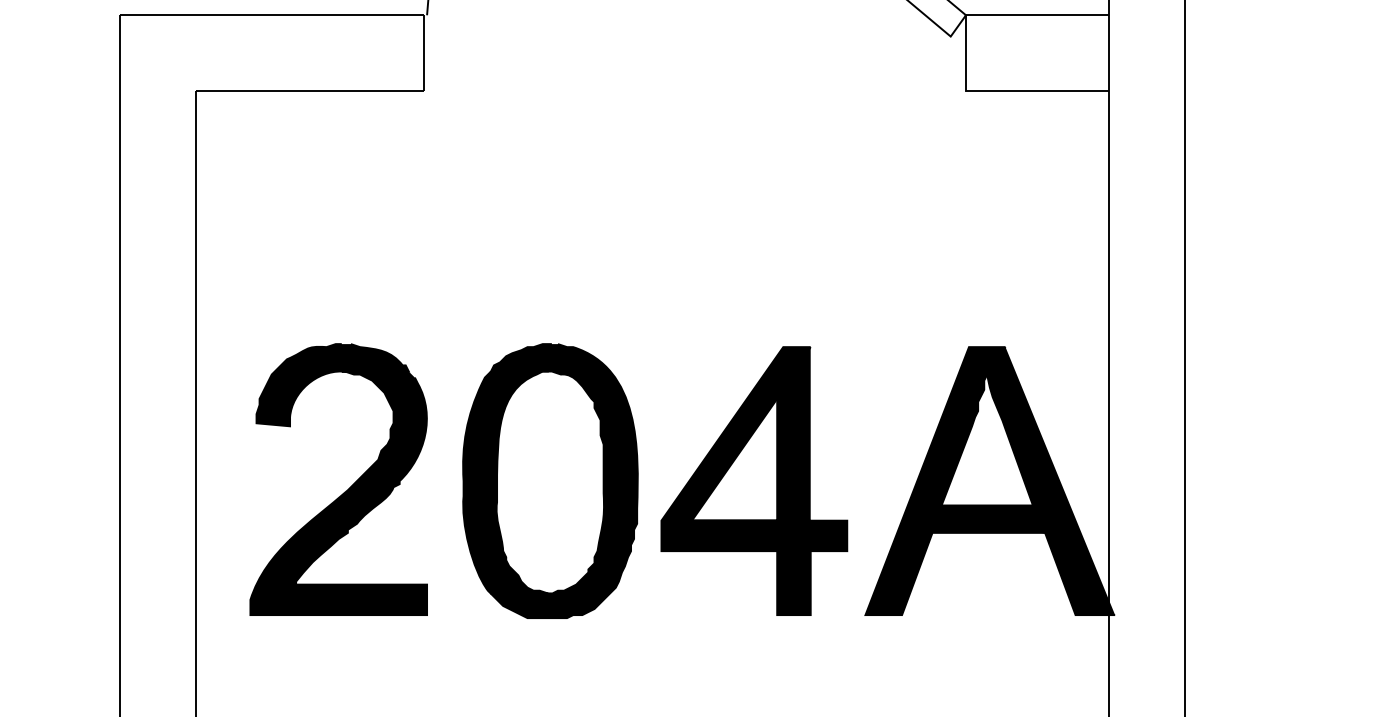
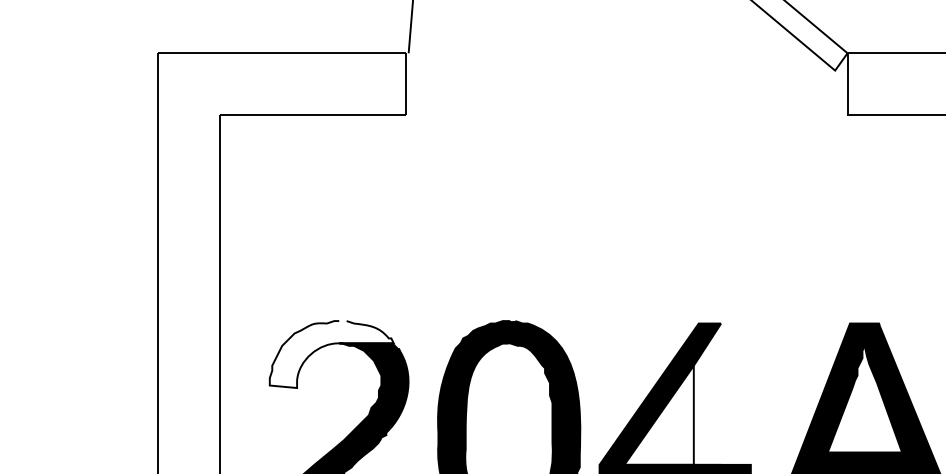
fill: (332, 385) -> (331, 354), removed
fill: (750, 433) -> (672, 393), removed

